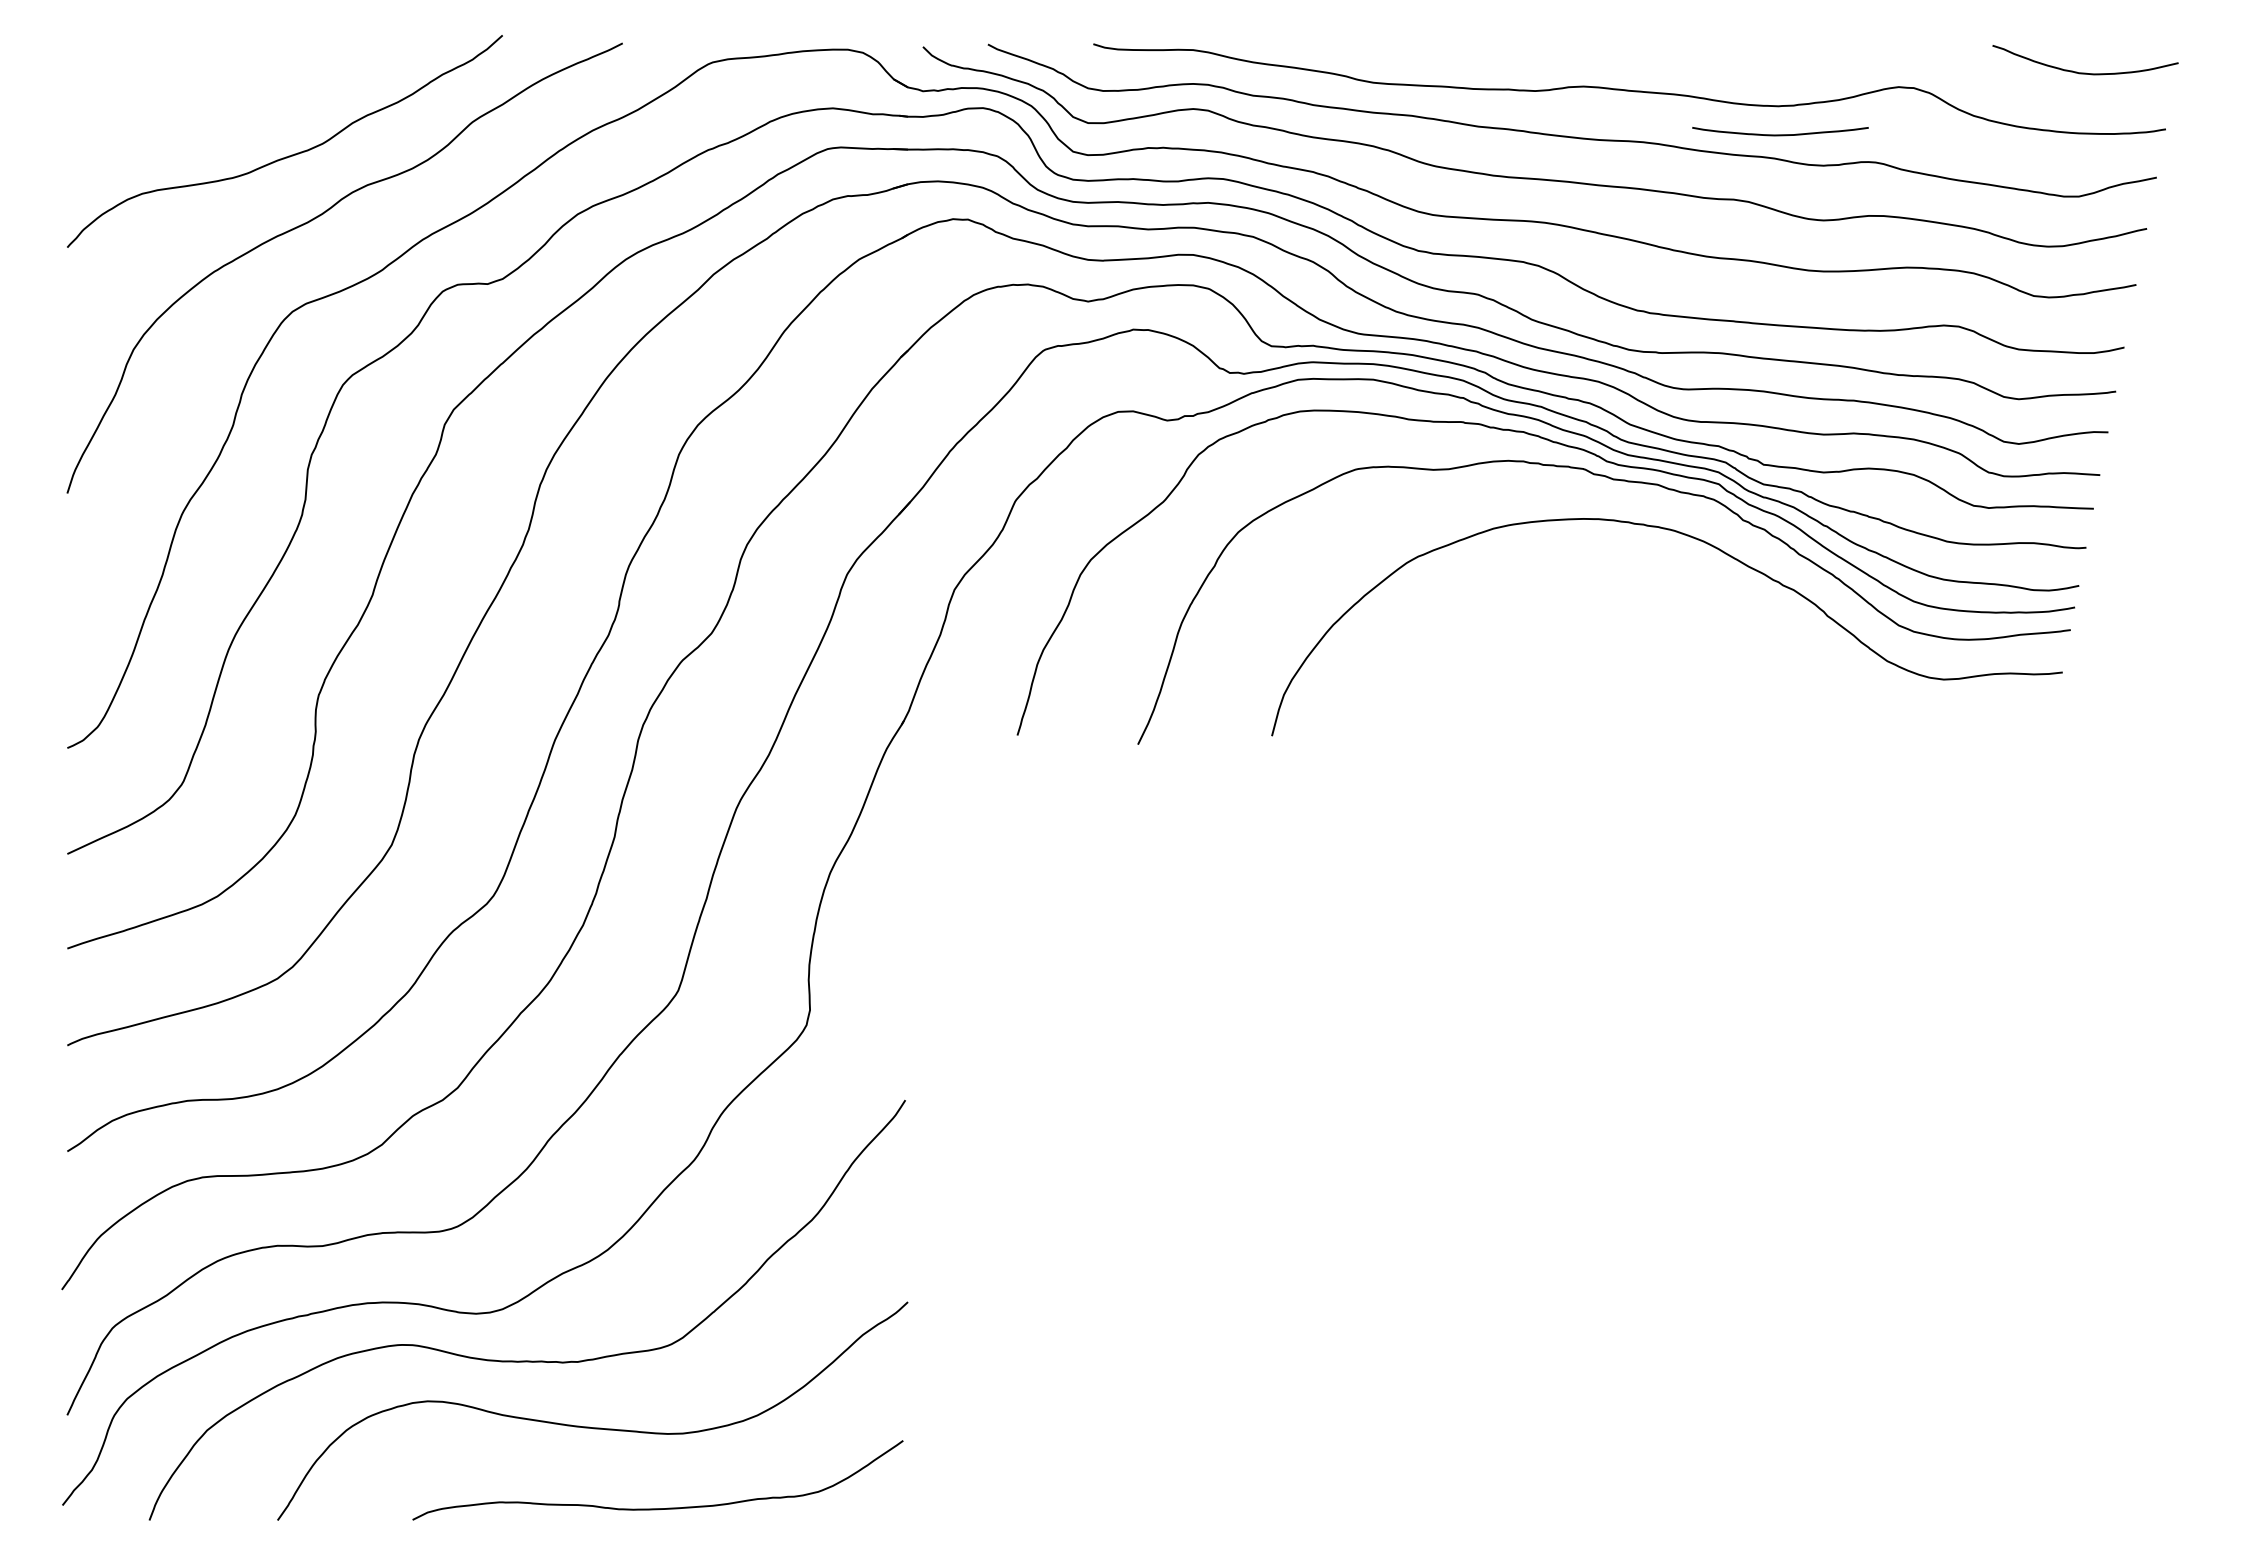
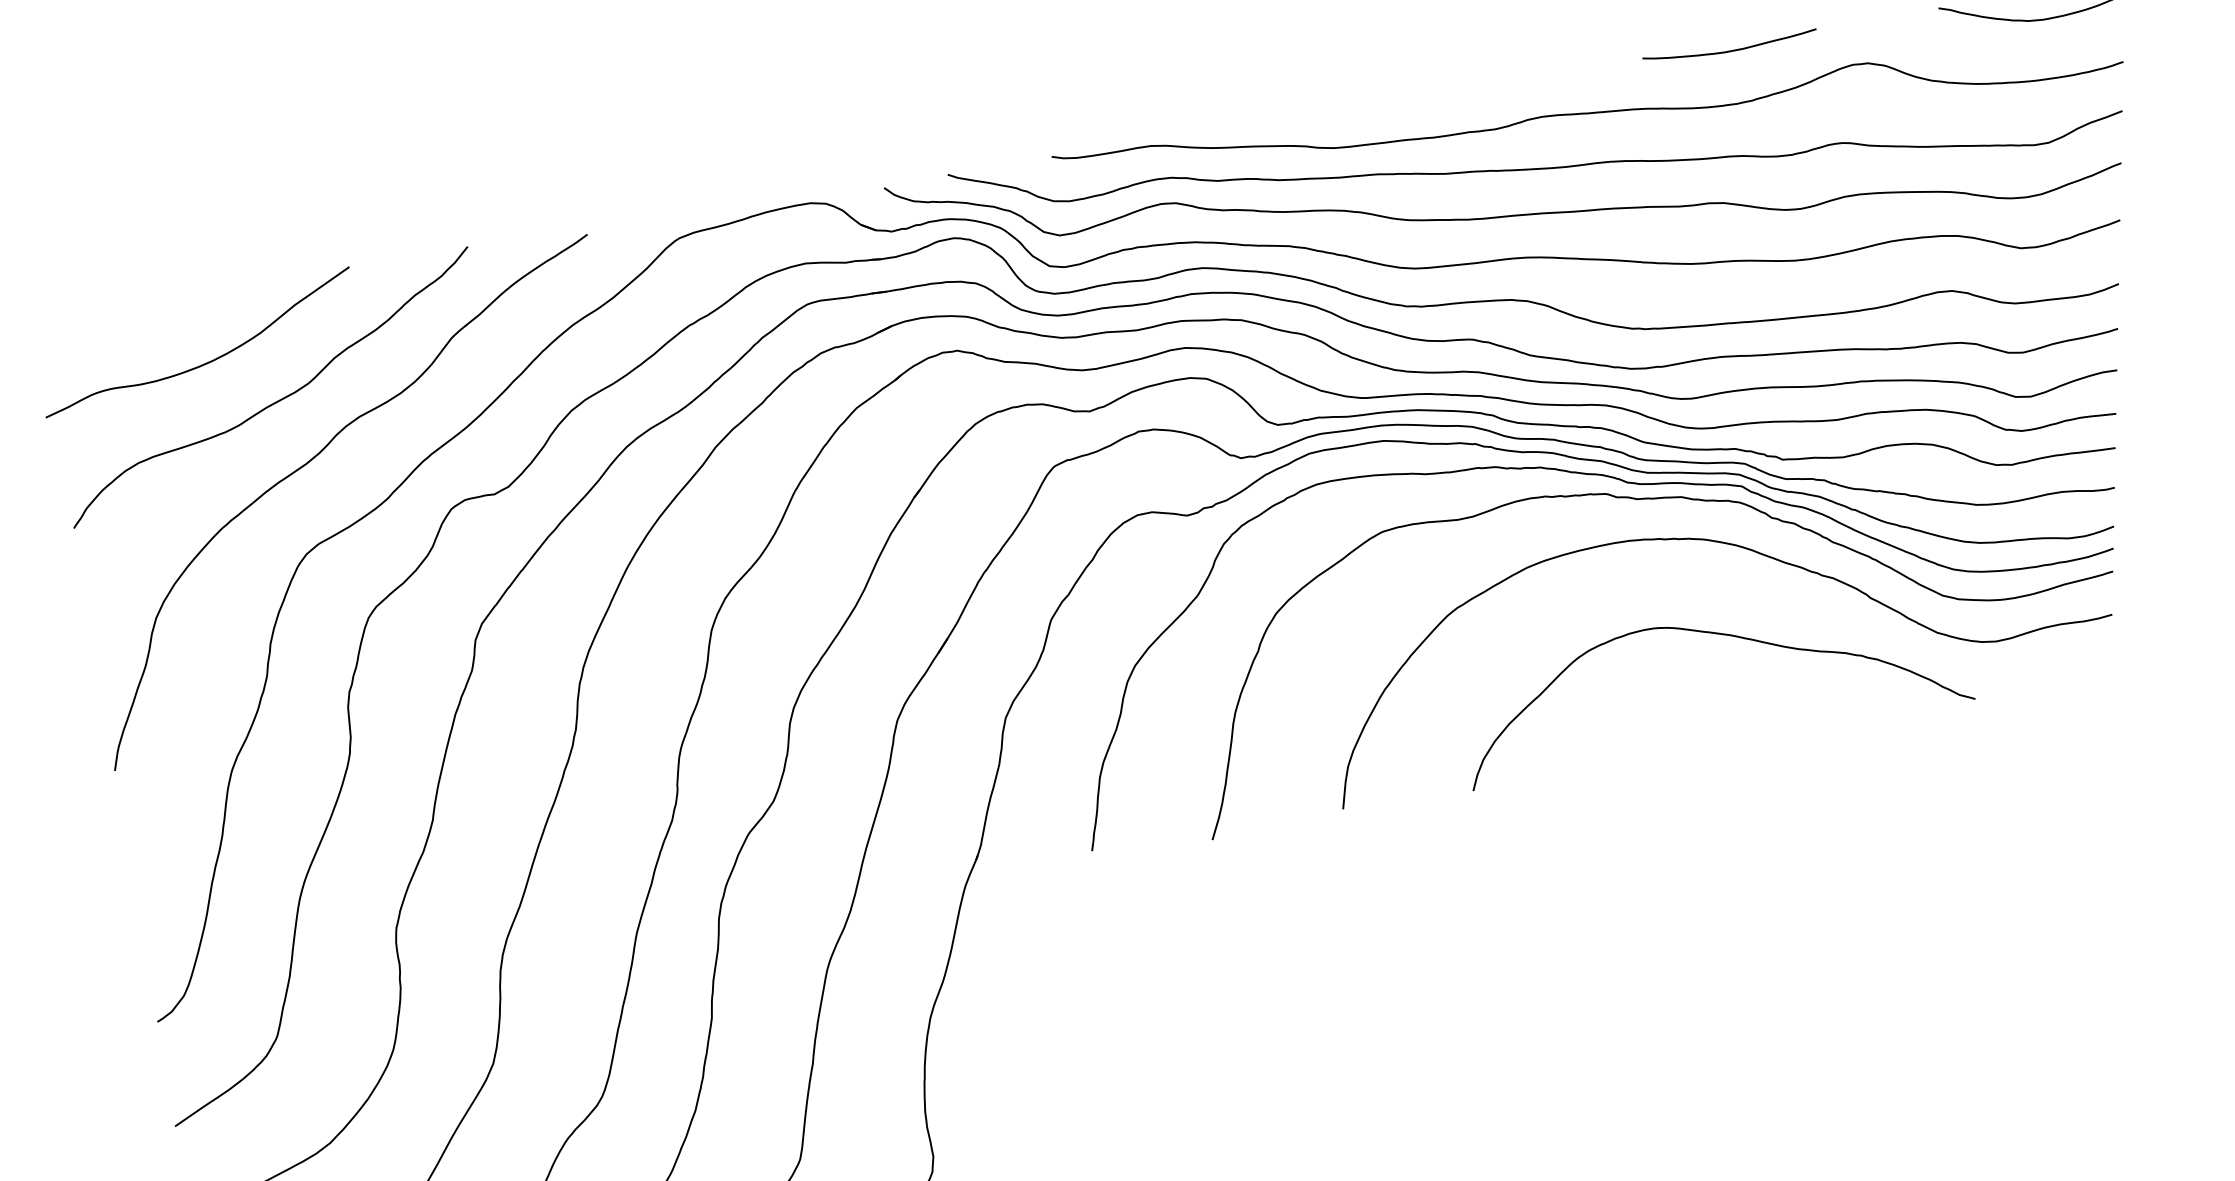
curve: (226, 105) -> (207, 361), added
curve: (1780, 134) -> (1730, 50), moved
curve: (1673, 627) -> (1720, 635), added

